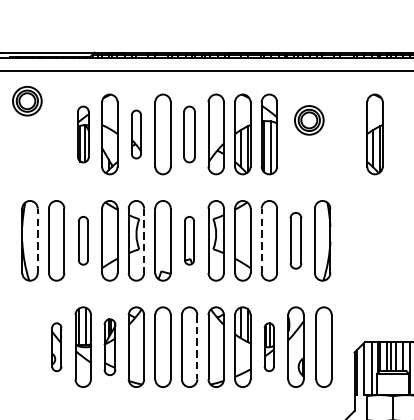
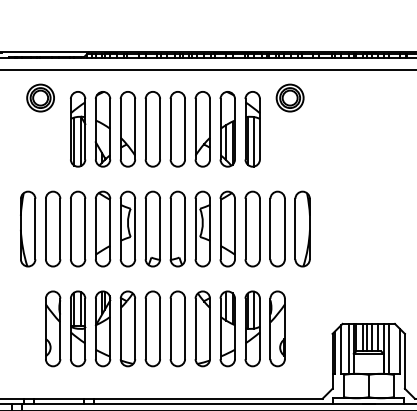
part: (27, 100) -> (40, 97), moved
part: (308, 119) -> (289, 97), moved
part: (83, 134) -> (78, 129), size x1.43
part: (135, 134) -> (127, 129), size x1.67
part: (189, 134) -> (177, 129), size x1.43
part: (374, 134) -> (351, 129), removed
line: (37, 240) -> (35, 228), dashed -> solid
part: (83, 240) -> (78, 228), size x1.67
part: (189, 240) -> (177, 228), size x1.67
line: (261, 240) -> (245, 228), dashed -> solid
part: (295, 240) -> (277, 228), size x1.43
line: (144, 241) -> (135, 229), dashed -> solid
part: (57, 346) -> (53, 328), size x1.67
part: (110, 346) -> (103, 328), size x1.43
part: (269, 346) -> (252, 328), size x1.67
part: (323, 346) -> (303, 328), removed
line: (197, 347) -> (185, 329), dashed -> solid

